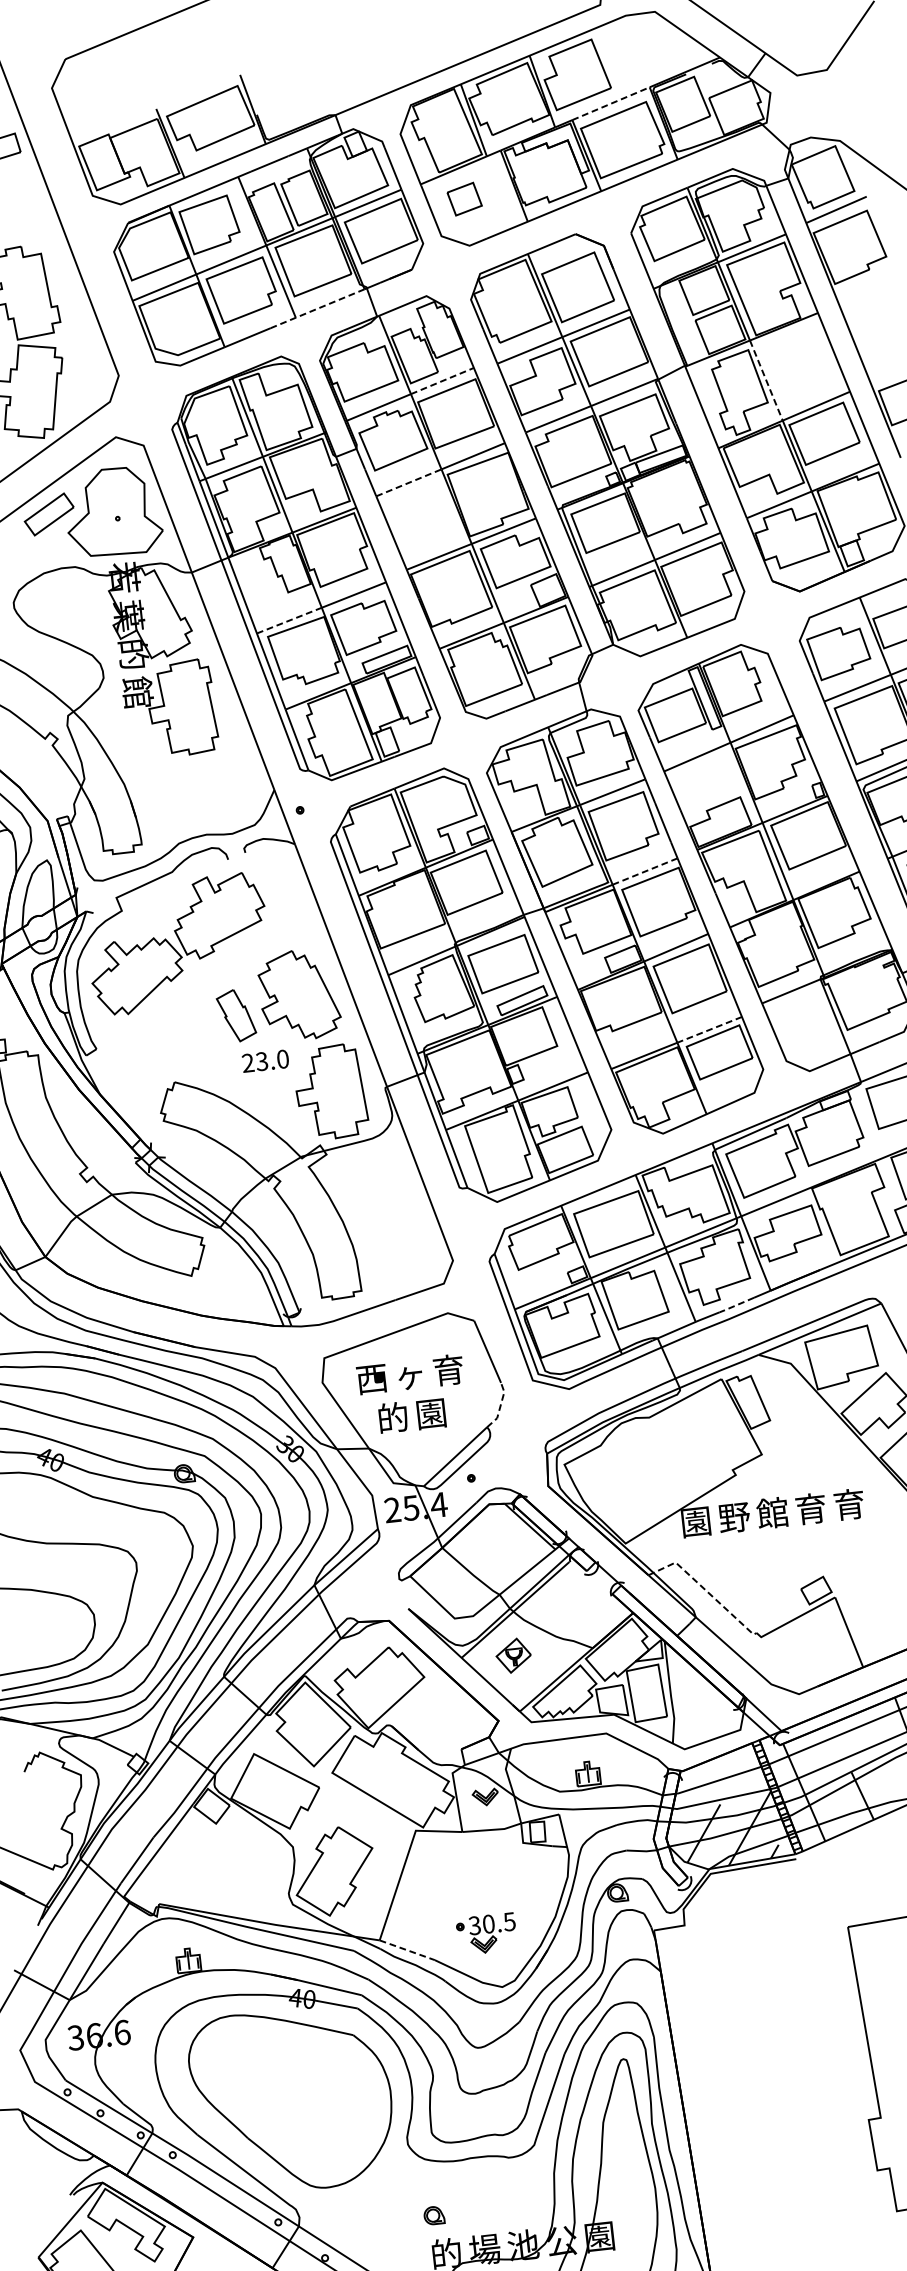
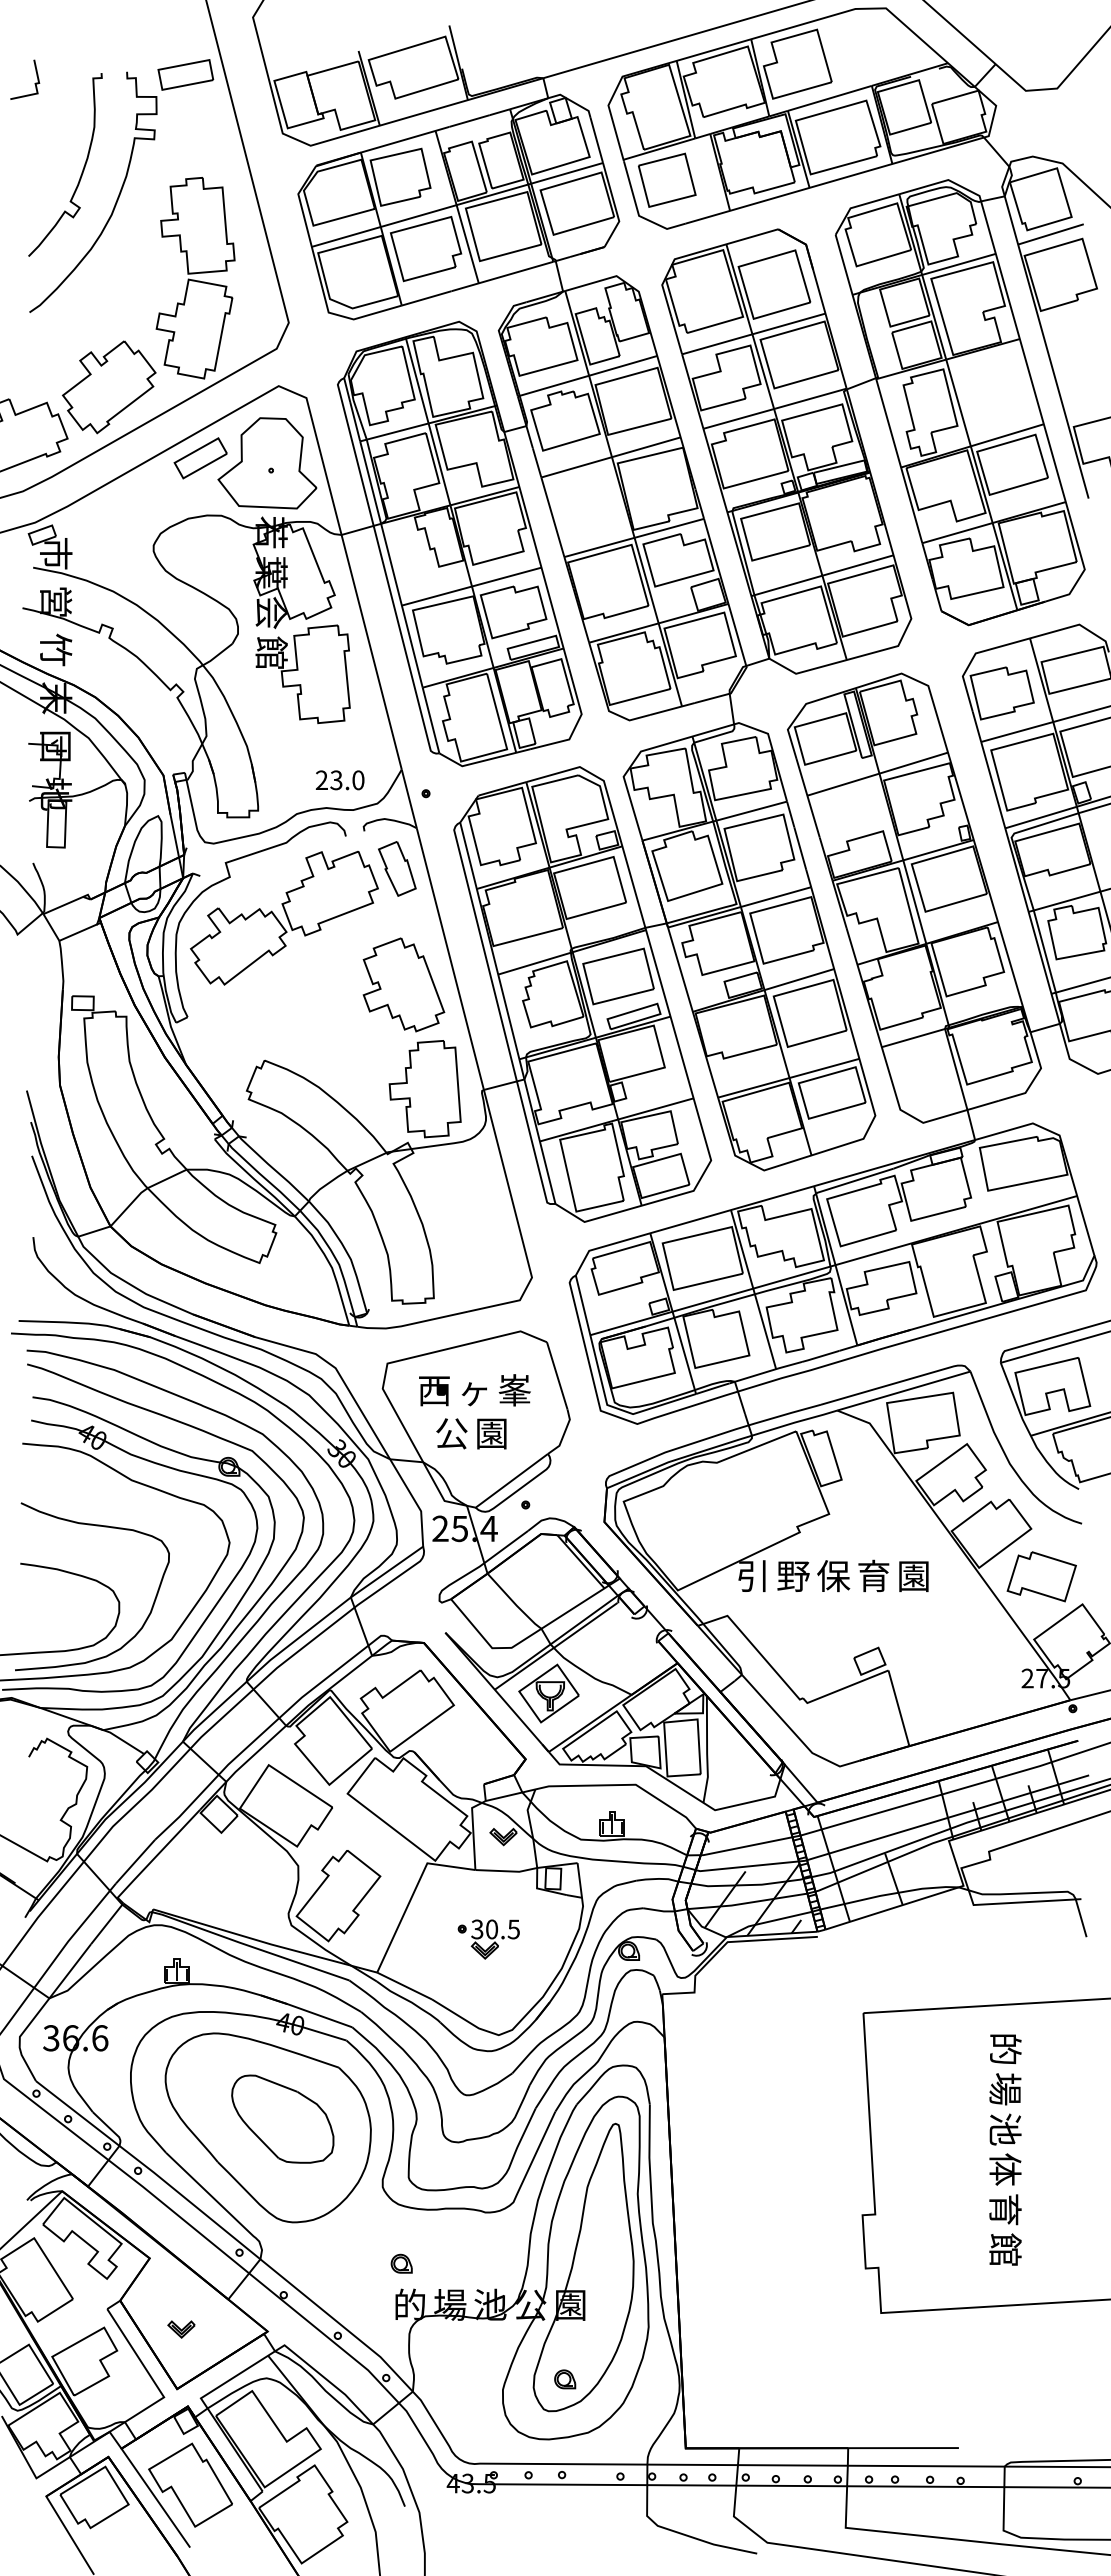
line: (610, 103) -> (829, 98), dashed -> solid
part: (464, 198) -> (667, 179), size x1.67
line: (316, 308) -> (501, 276), dashed -> solid
line: (442, 380) -> (623, 365), dashed -> solid
line: (766, 381) -> (958, 403), dashed -> solid
line: (408, 483) -> (576, 467), dashed -> solid
line: (289, 620) -> (437, 595), dashed -> solid
text: (133, 654) -> (271, 612), 的 -> 会
line: (645, 871) -> (776, 897), dashed -> solid
part: (236, 1015) -> (397, 868), moved
line: (708, 1030) -> (823, 1068), dashed -> solid
text: (264, 1061) -> (339, 780), moved
line: (735, 1305) -> (819, 1356), dashed -> solid
text: (448, 1370) -> (514, 1390), 育 -> 峯
line: (500, 1406) -> (564, 1434), dashed -> solid
text: (392, 1418) -> (451, 1433), 的 -> 公
text: (848, 1504) -> (913, 1575), 育 -> 園
text: (772, 1512) -> (833, 1575), 館 -> 保
text: (695, 1522) -> (752, 1576), 園 -> 引
line: (704, 1589) -> (754, 1647), dashed -> solid
part: (513, 1655) -> (548, 1693), size x1.67
part: (486, 1934) -> (488, 1939), moved
line: (407, 1950) -> (404, 1986), dashed -> solid
part: (304, 2089) -> (282, 2118), added

